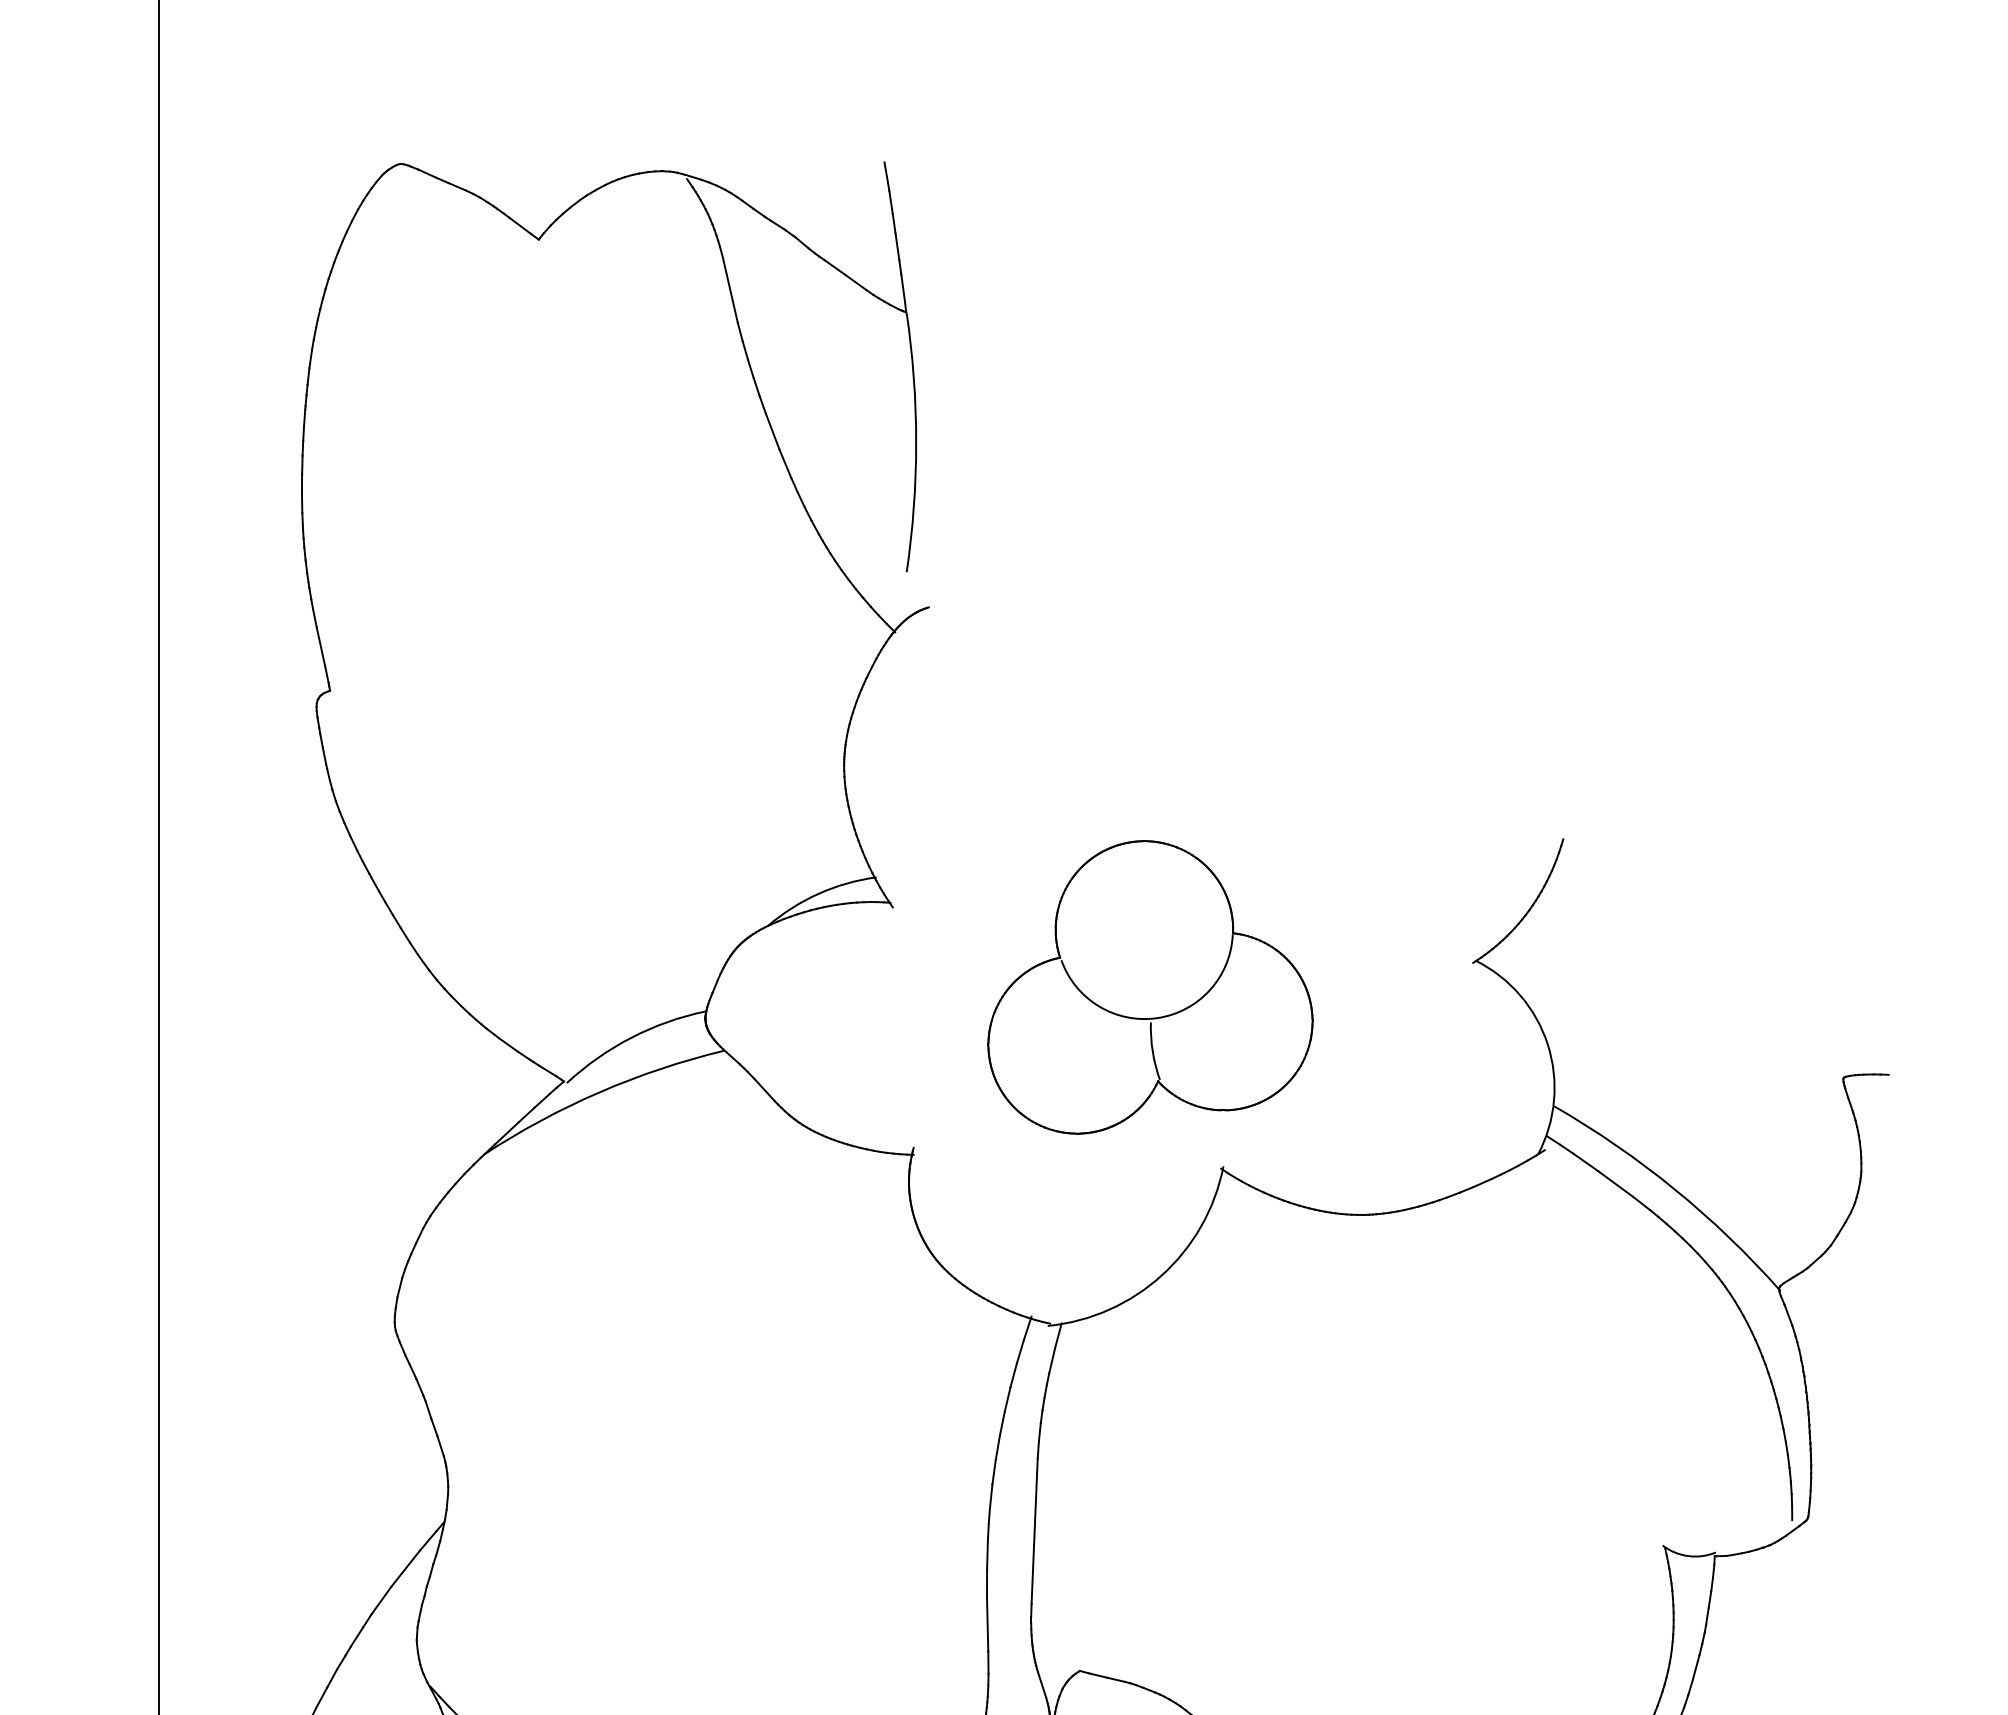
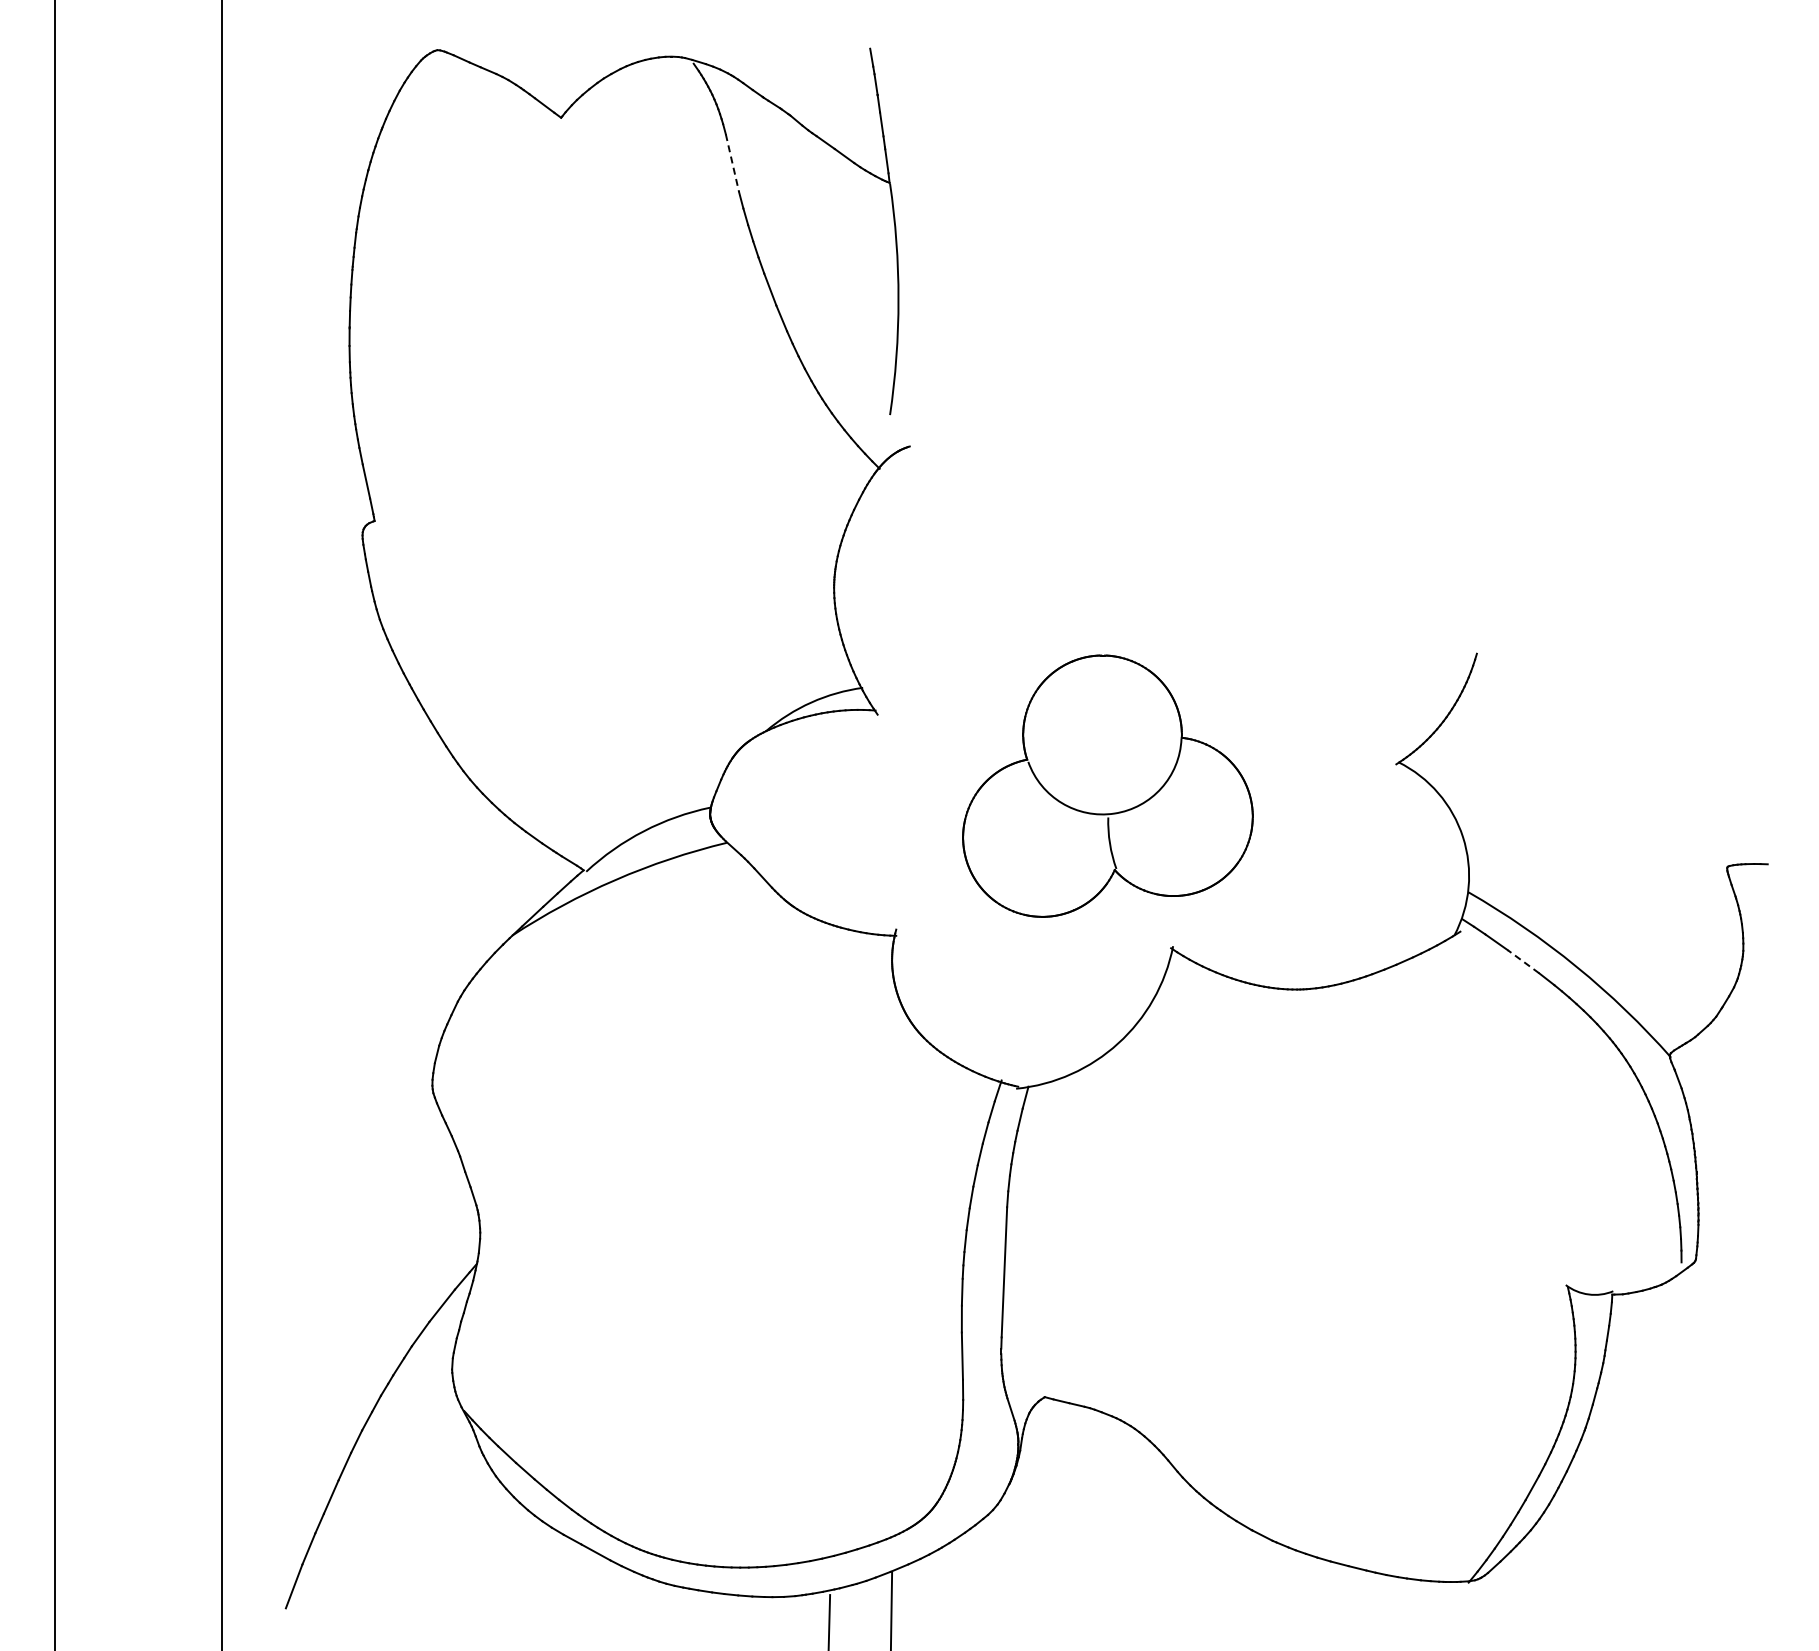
line: (730, 290) -> (732, 163), solid -> dashed
line: (1615, 1183) -> (1523, 961), solid -> dashed

